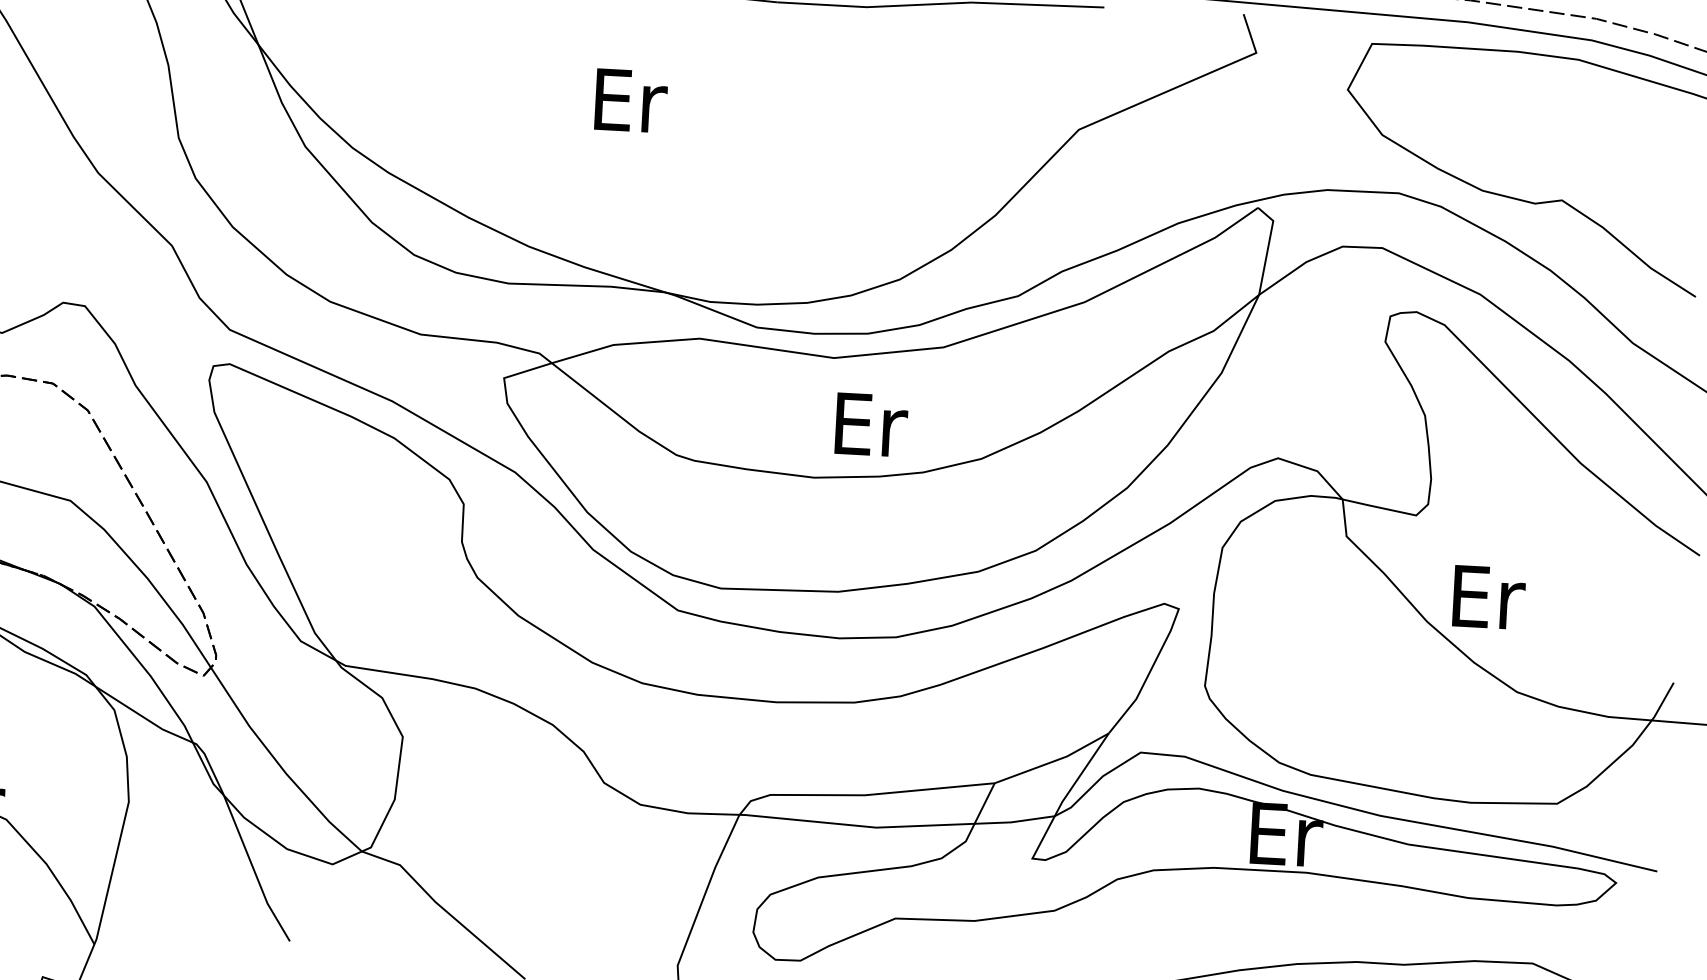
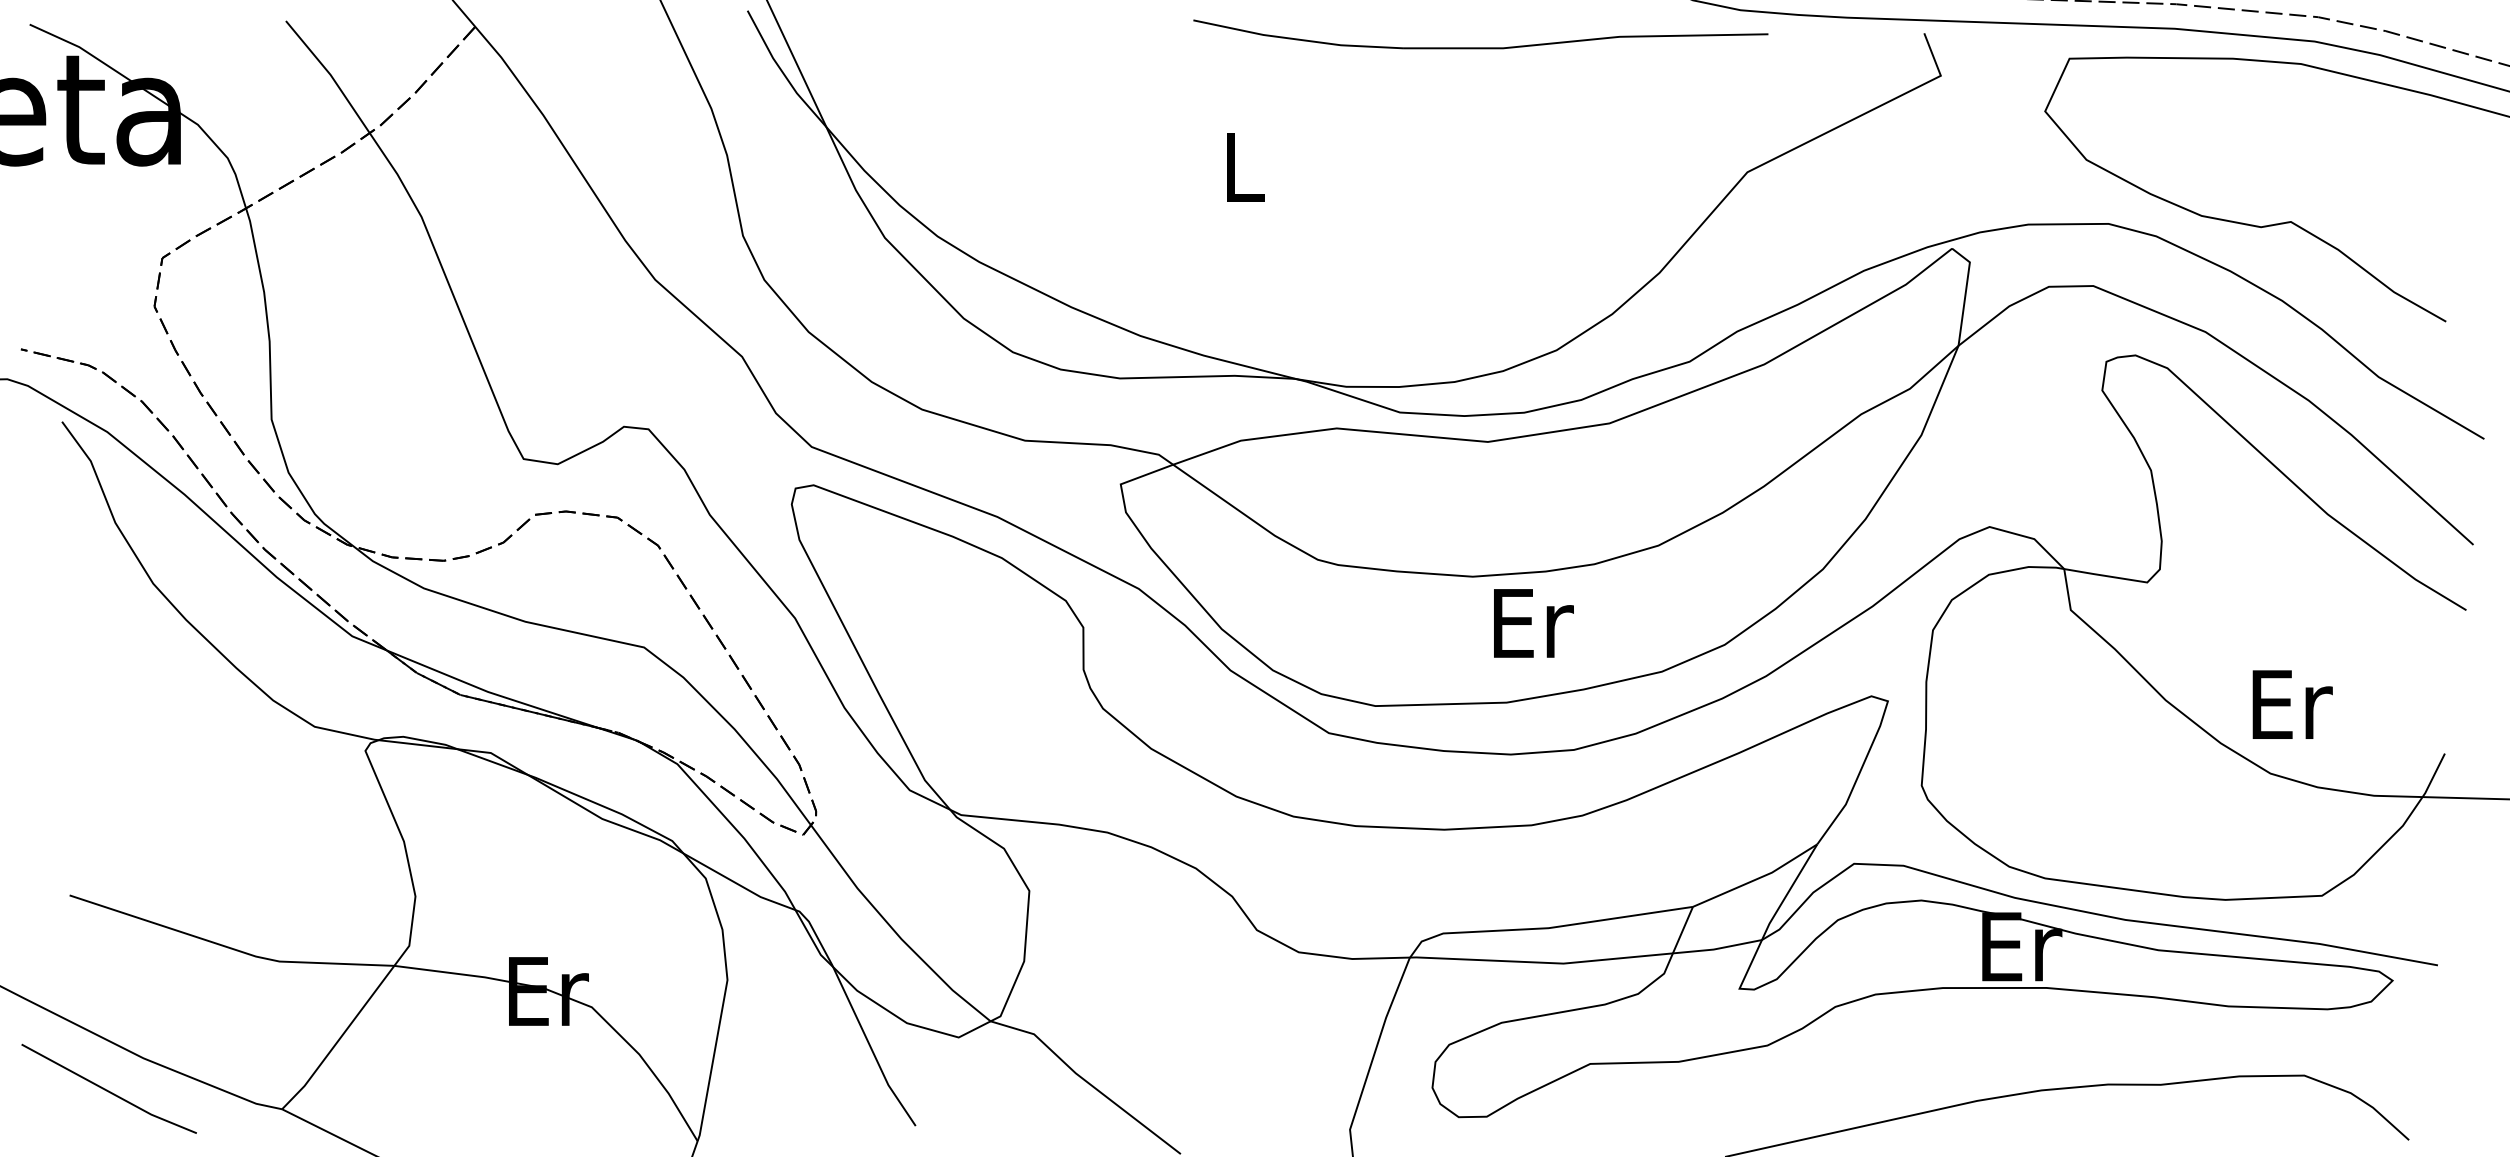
text: (631, 100) -> (1246, 166), Er -> L
text: (871, 425) -> (1533, 623), moved
text: (1489, 597) -> (2292, 704), moved

